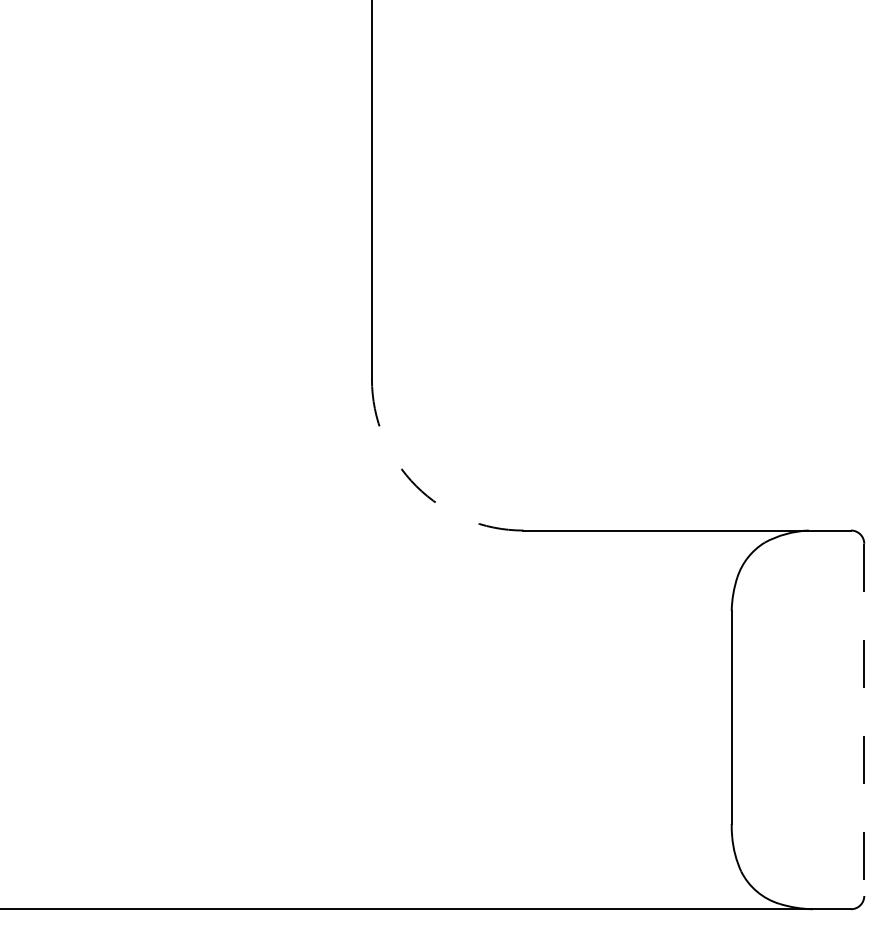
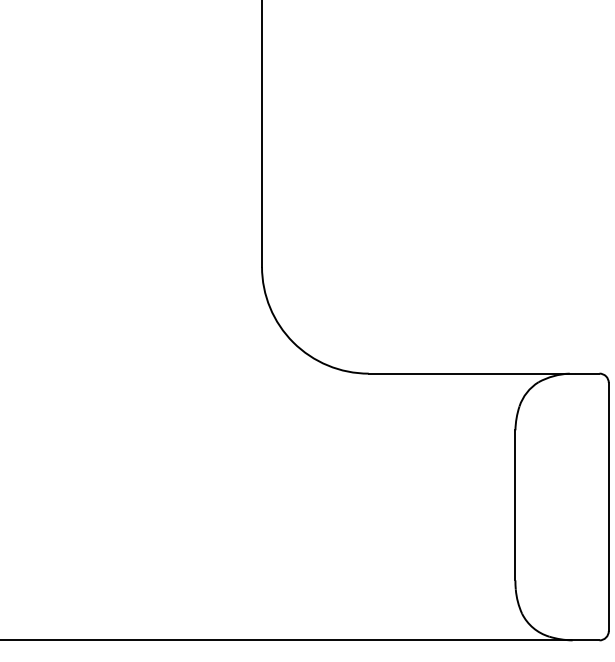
arc: (416, 486) -> (293, 342), dashed -> solid
line: (864, 720) -> (608, 507), dashed -> solid

